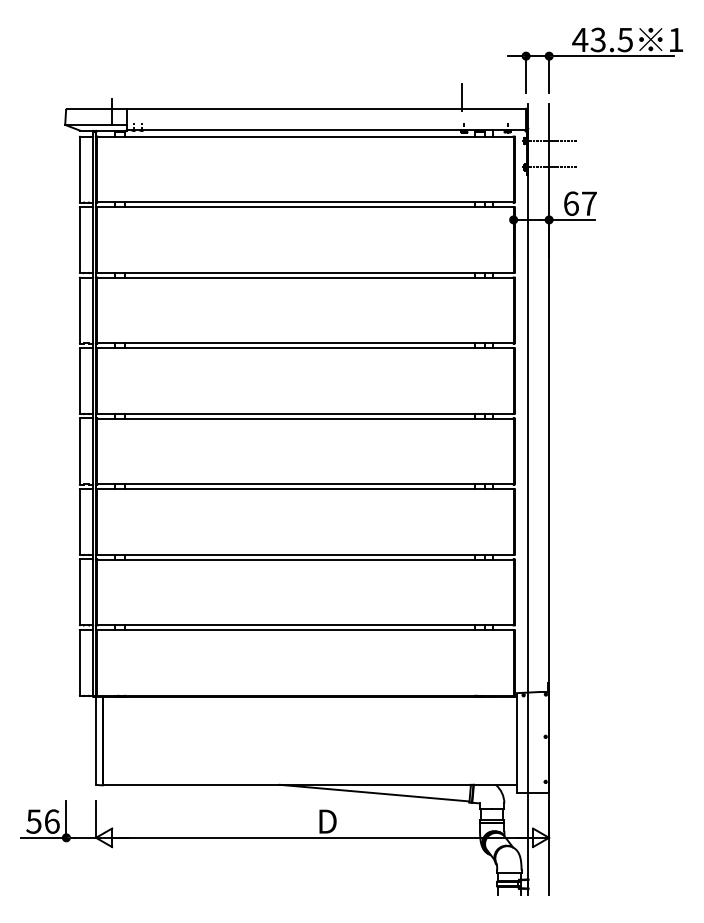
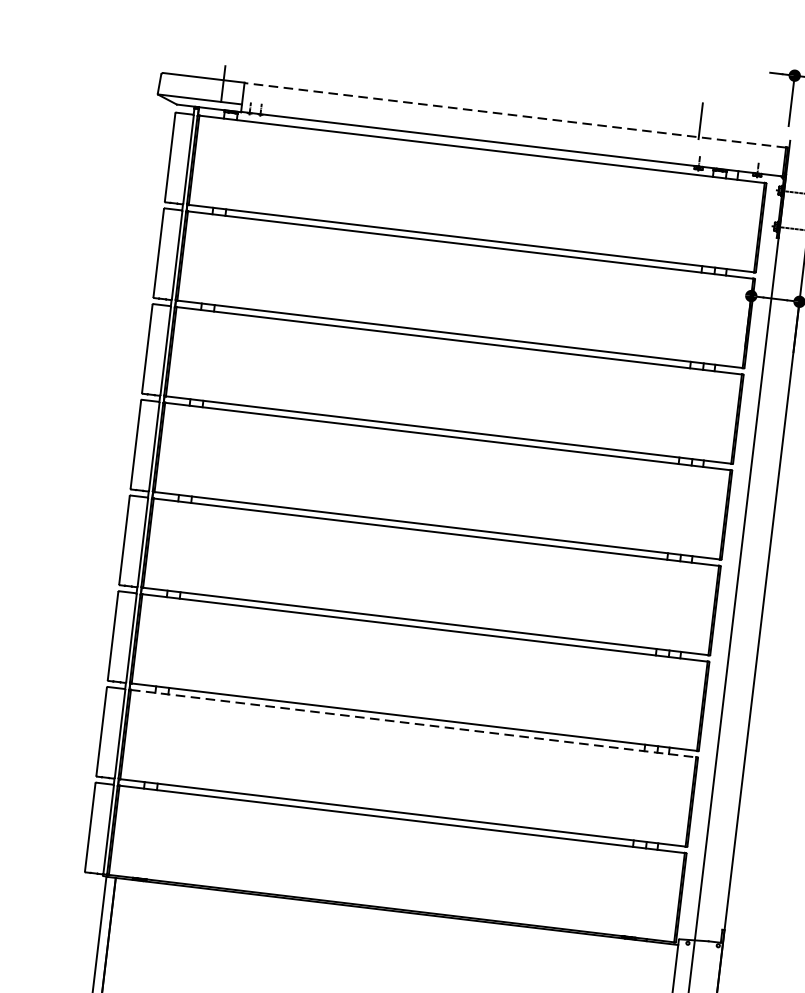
line: (326, 109) -> (515, 115), solid -> dashed
line: (305, 559) -> (413, 723), solid -> dashed

